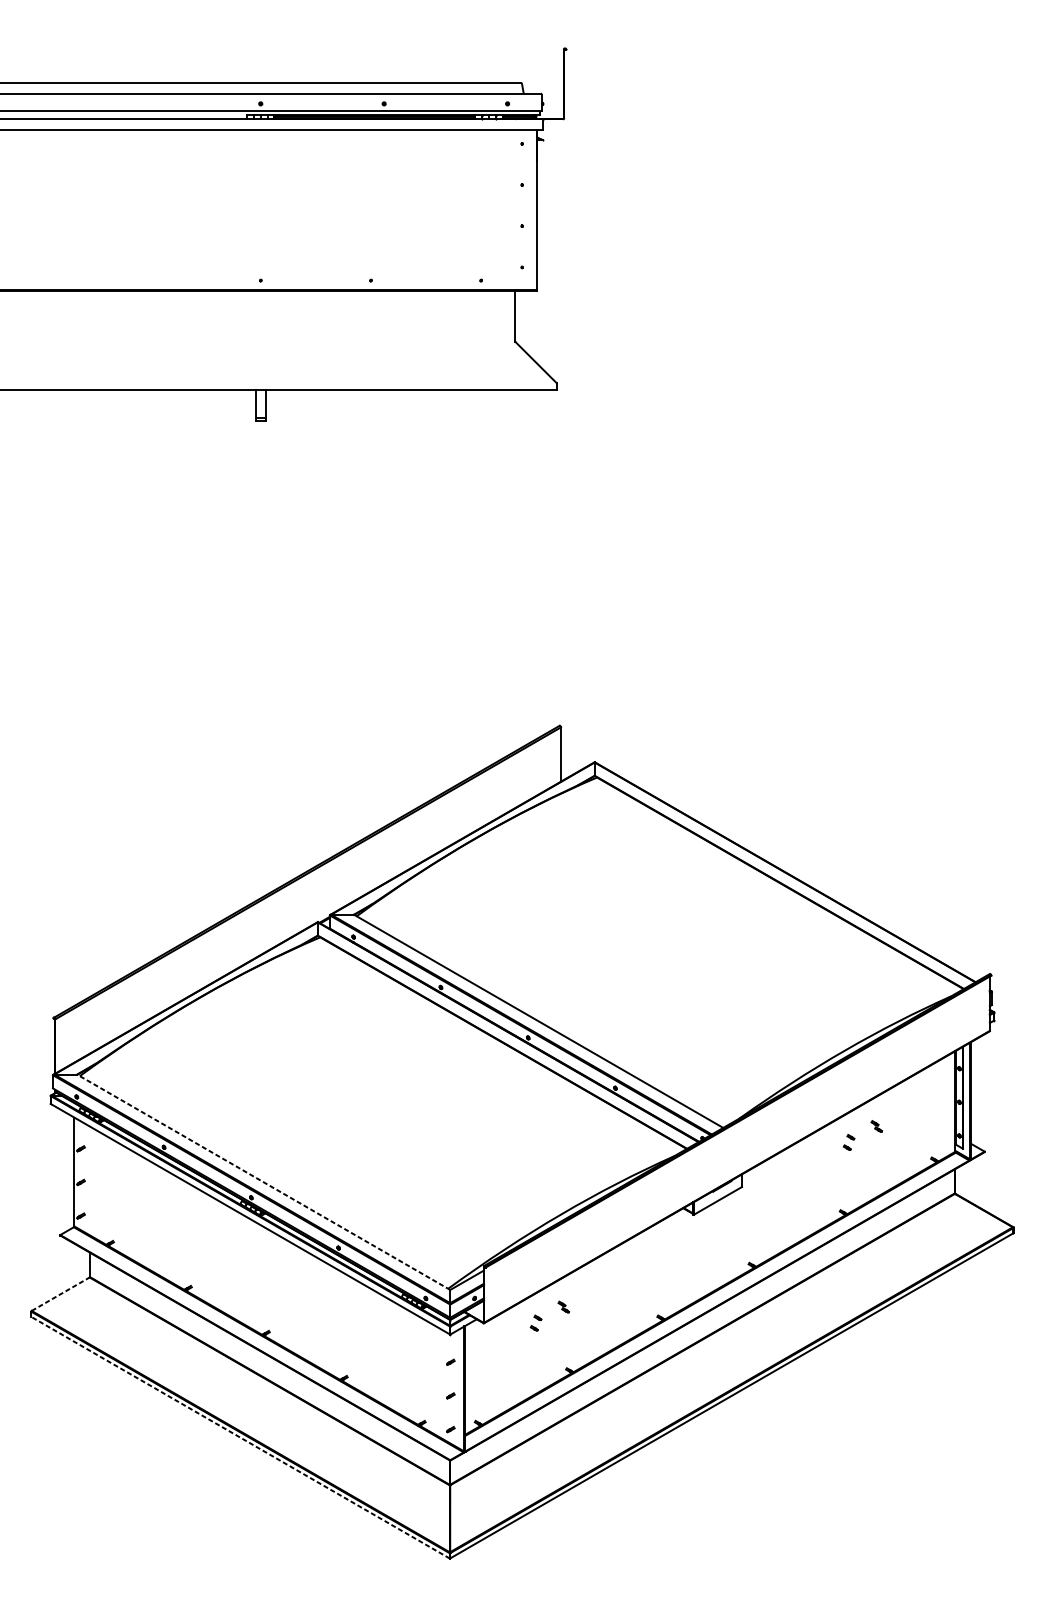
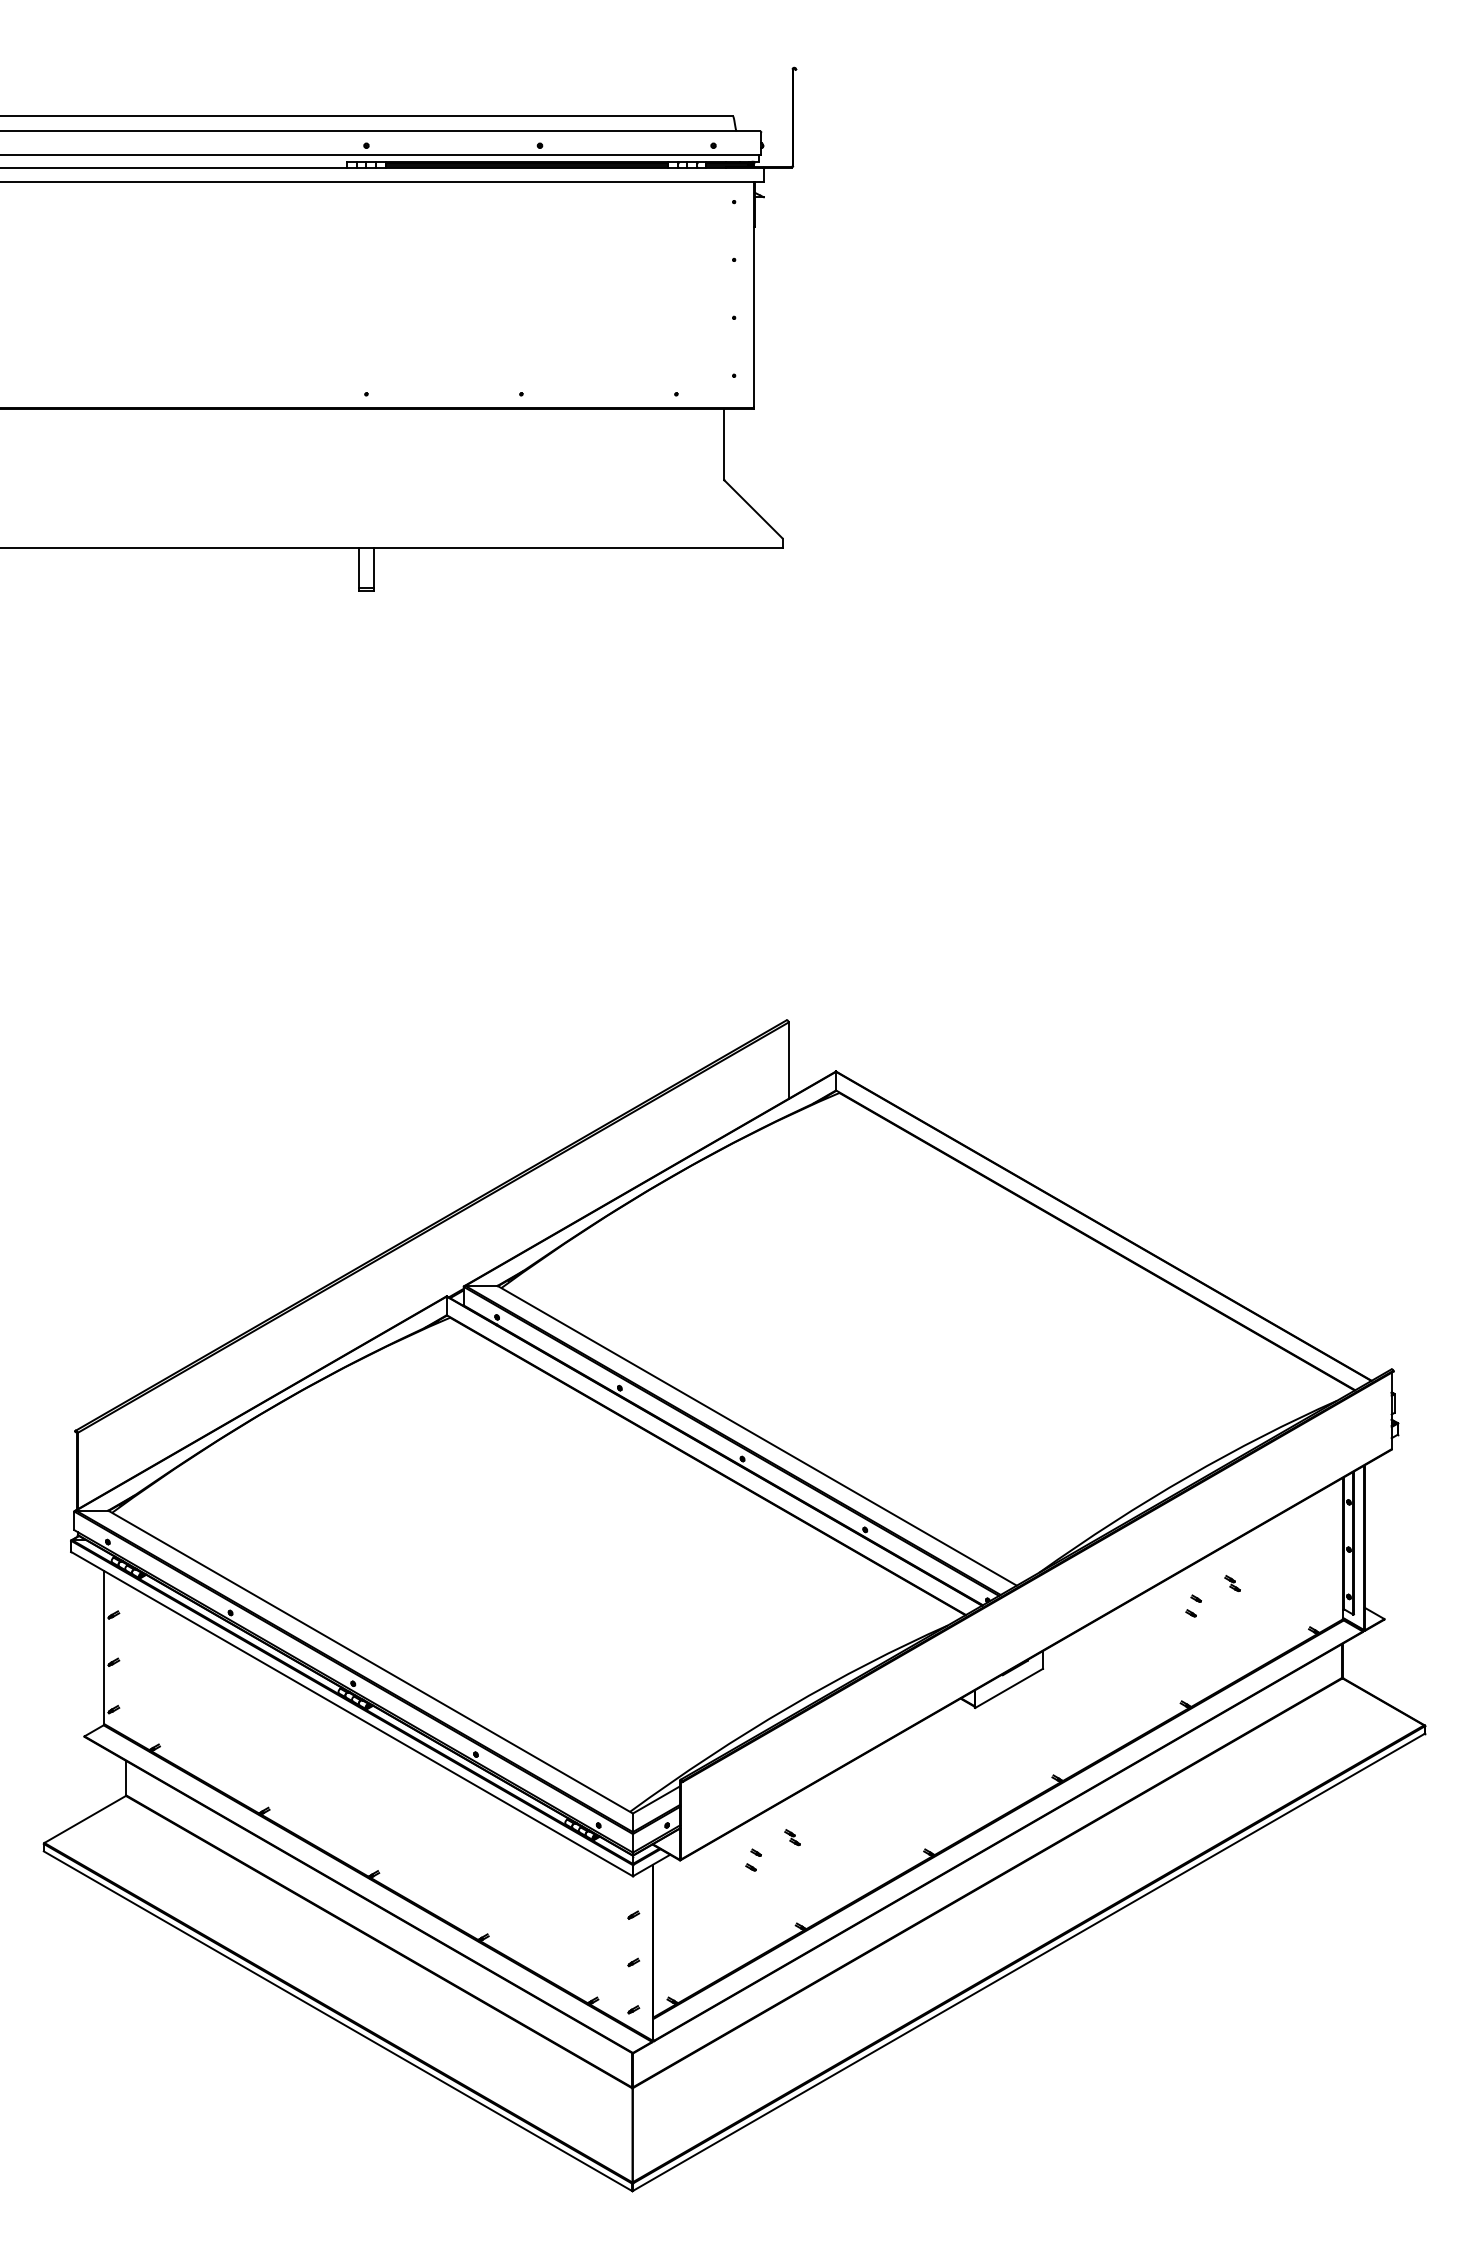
line: (263, 1182) -> (370, 1662), dashed -> solid
line: (60, 1294) -> (85, 1819), dashed -> solid
line: (240, 1437) -> (338, 2021), dashed -> solid

